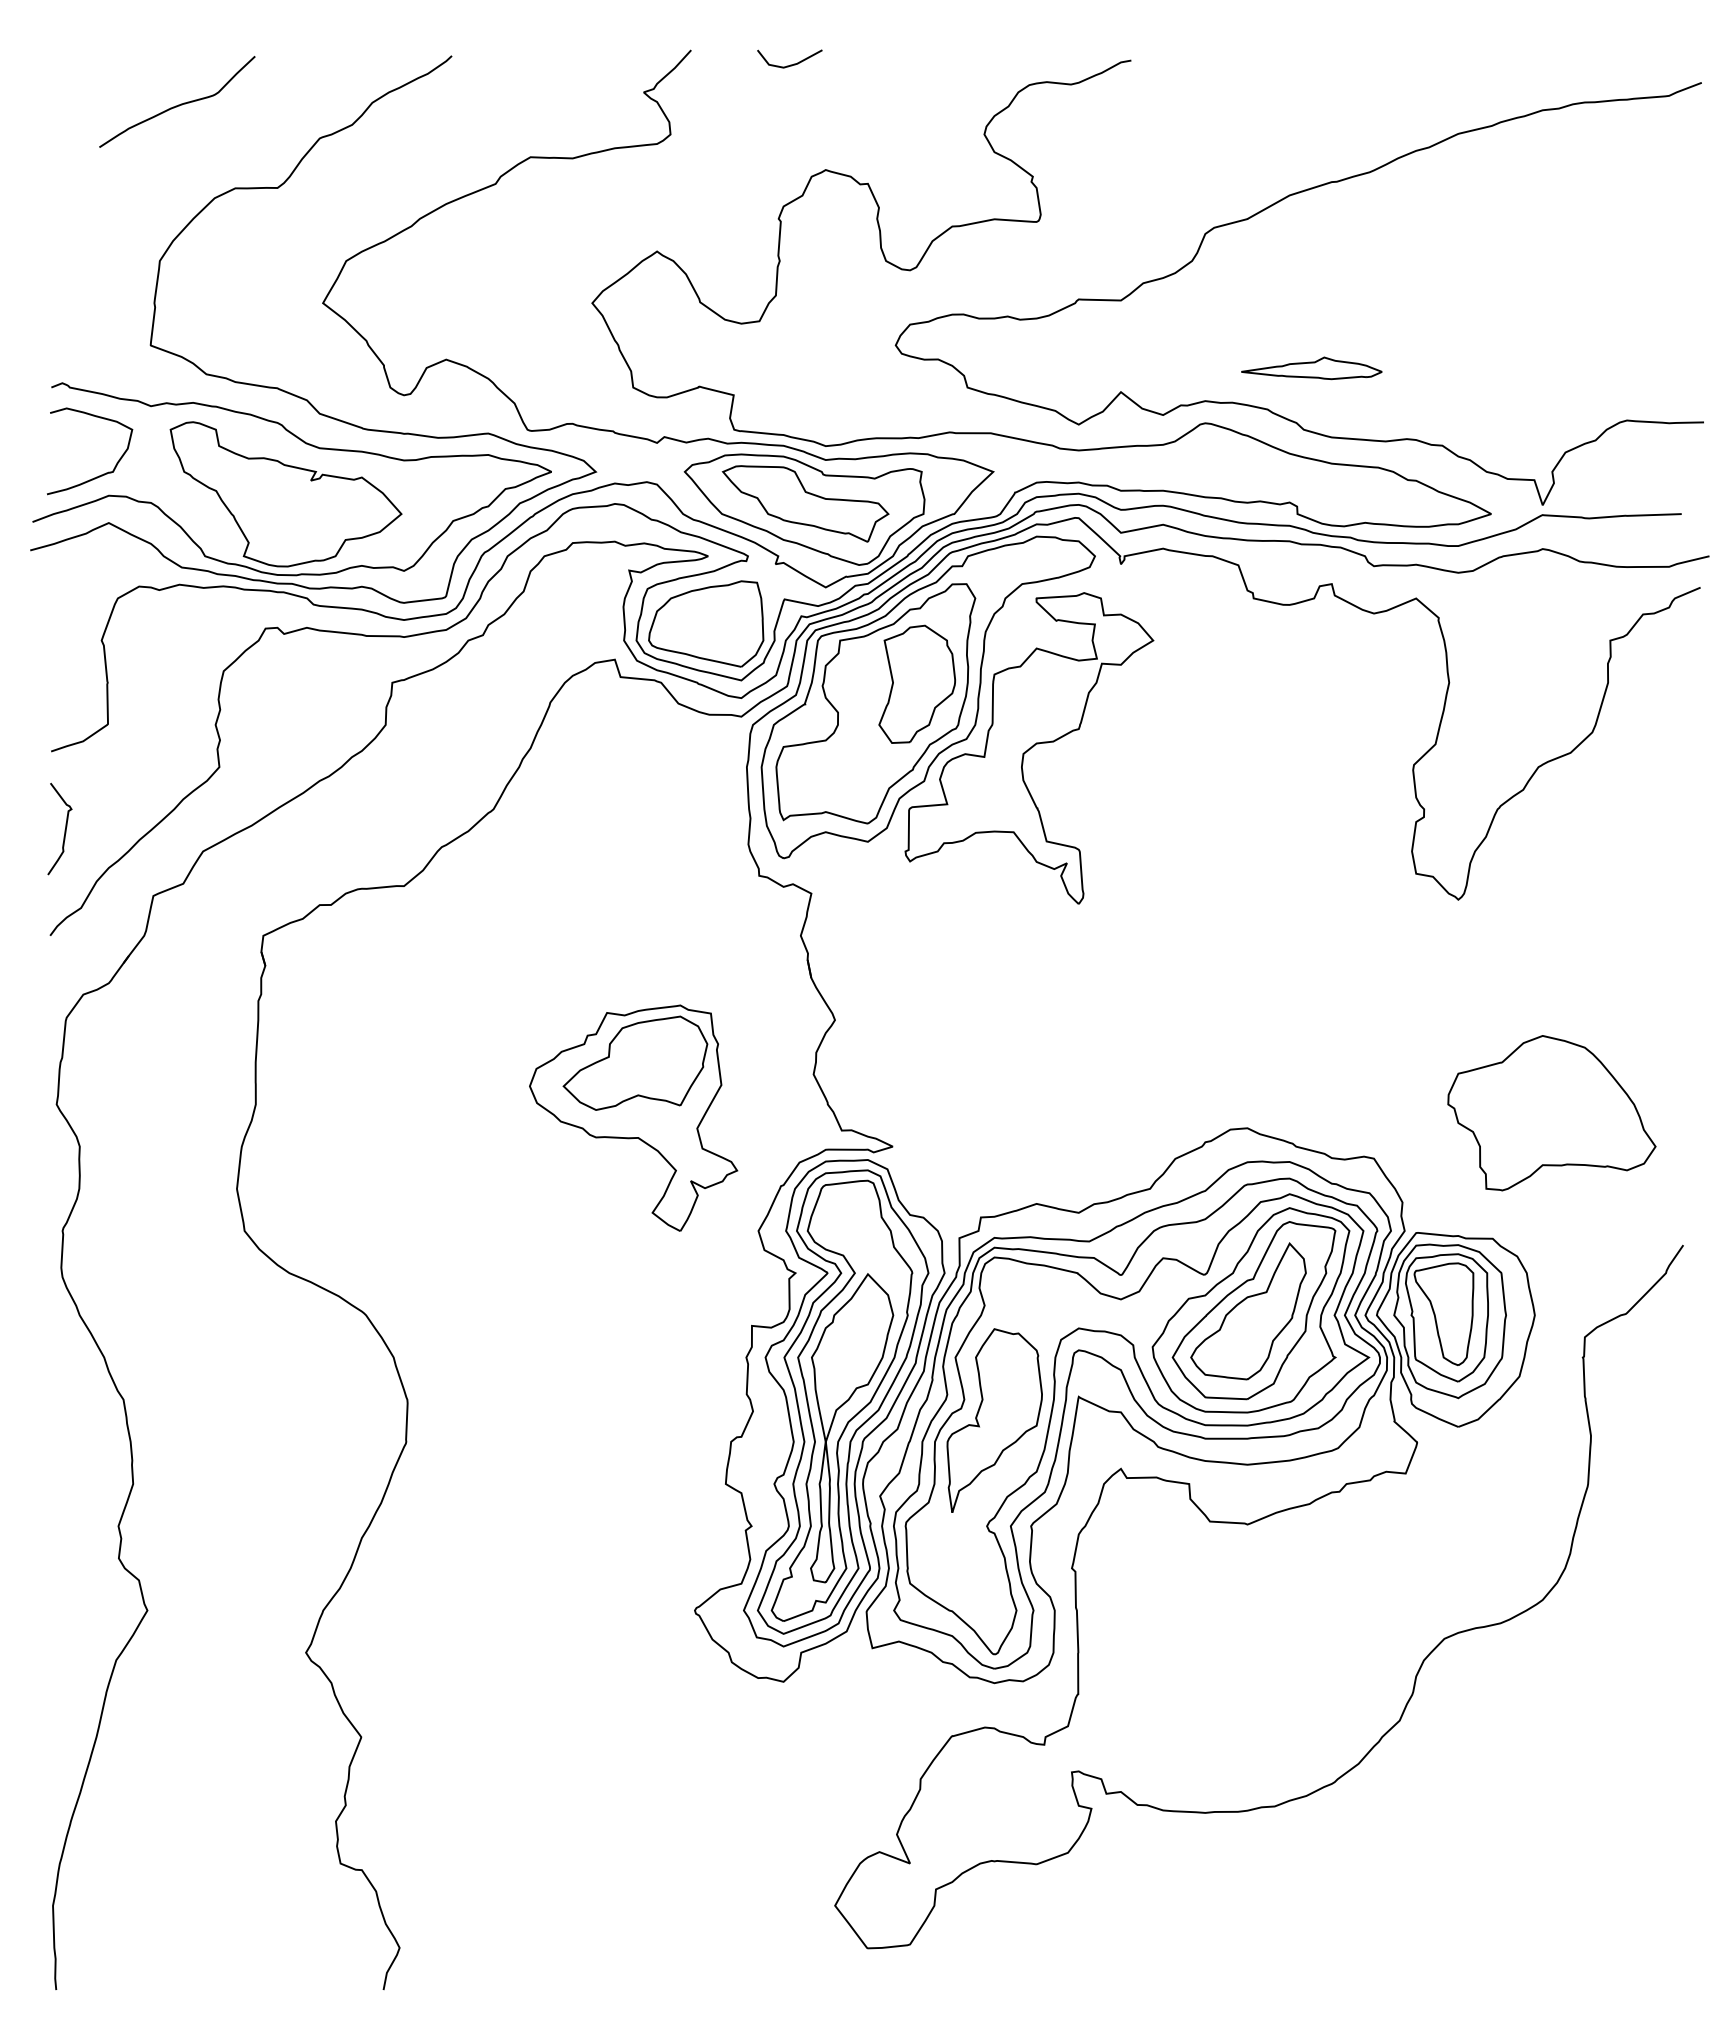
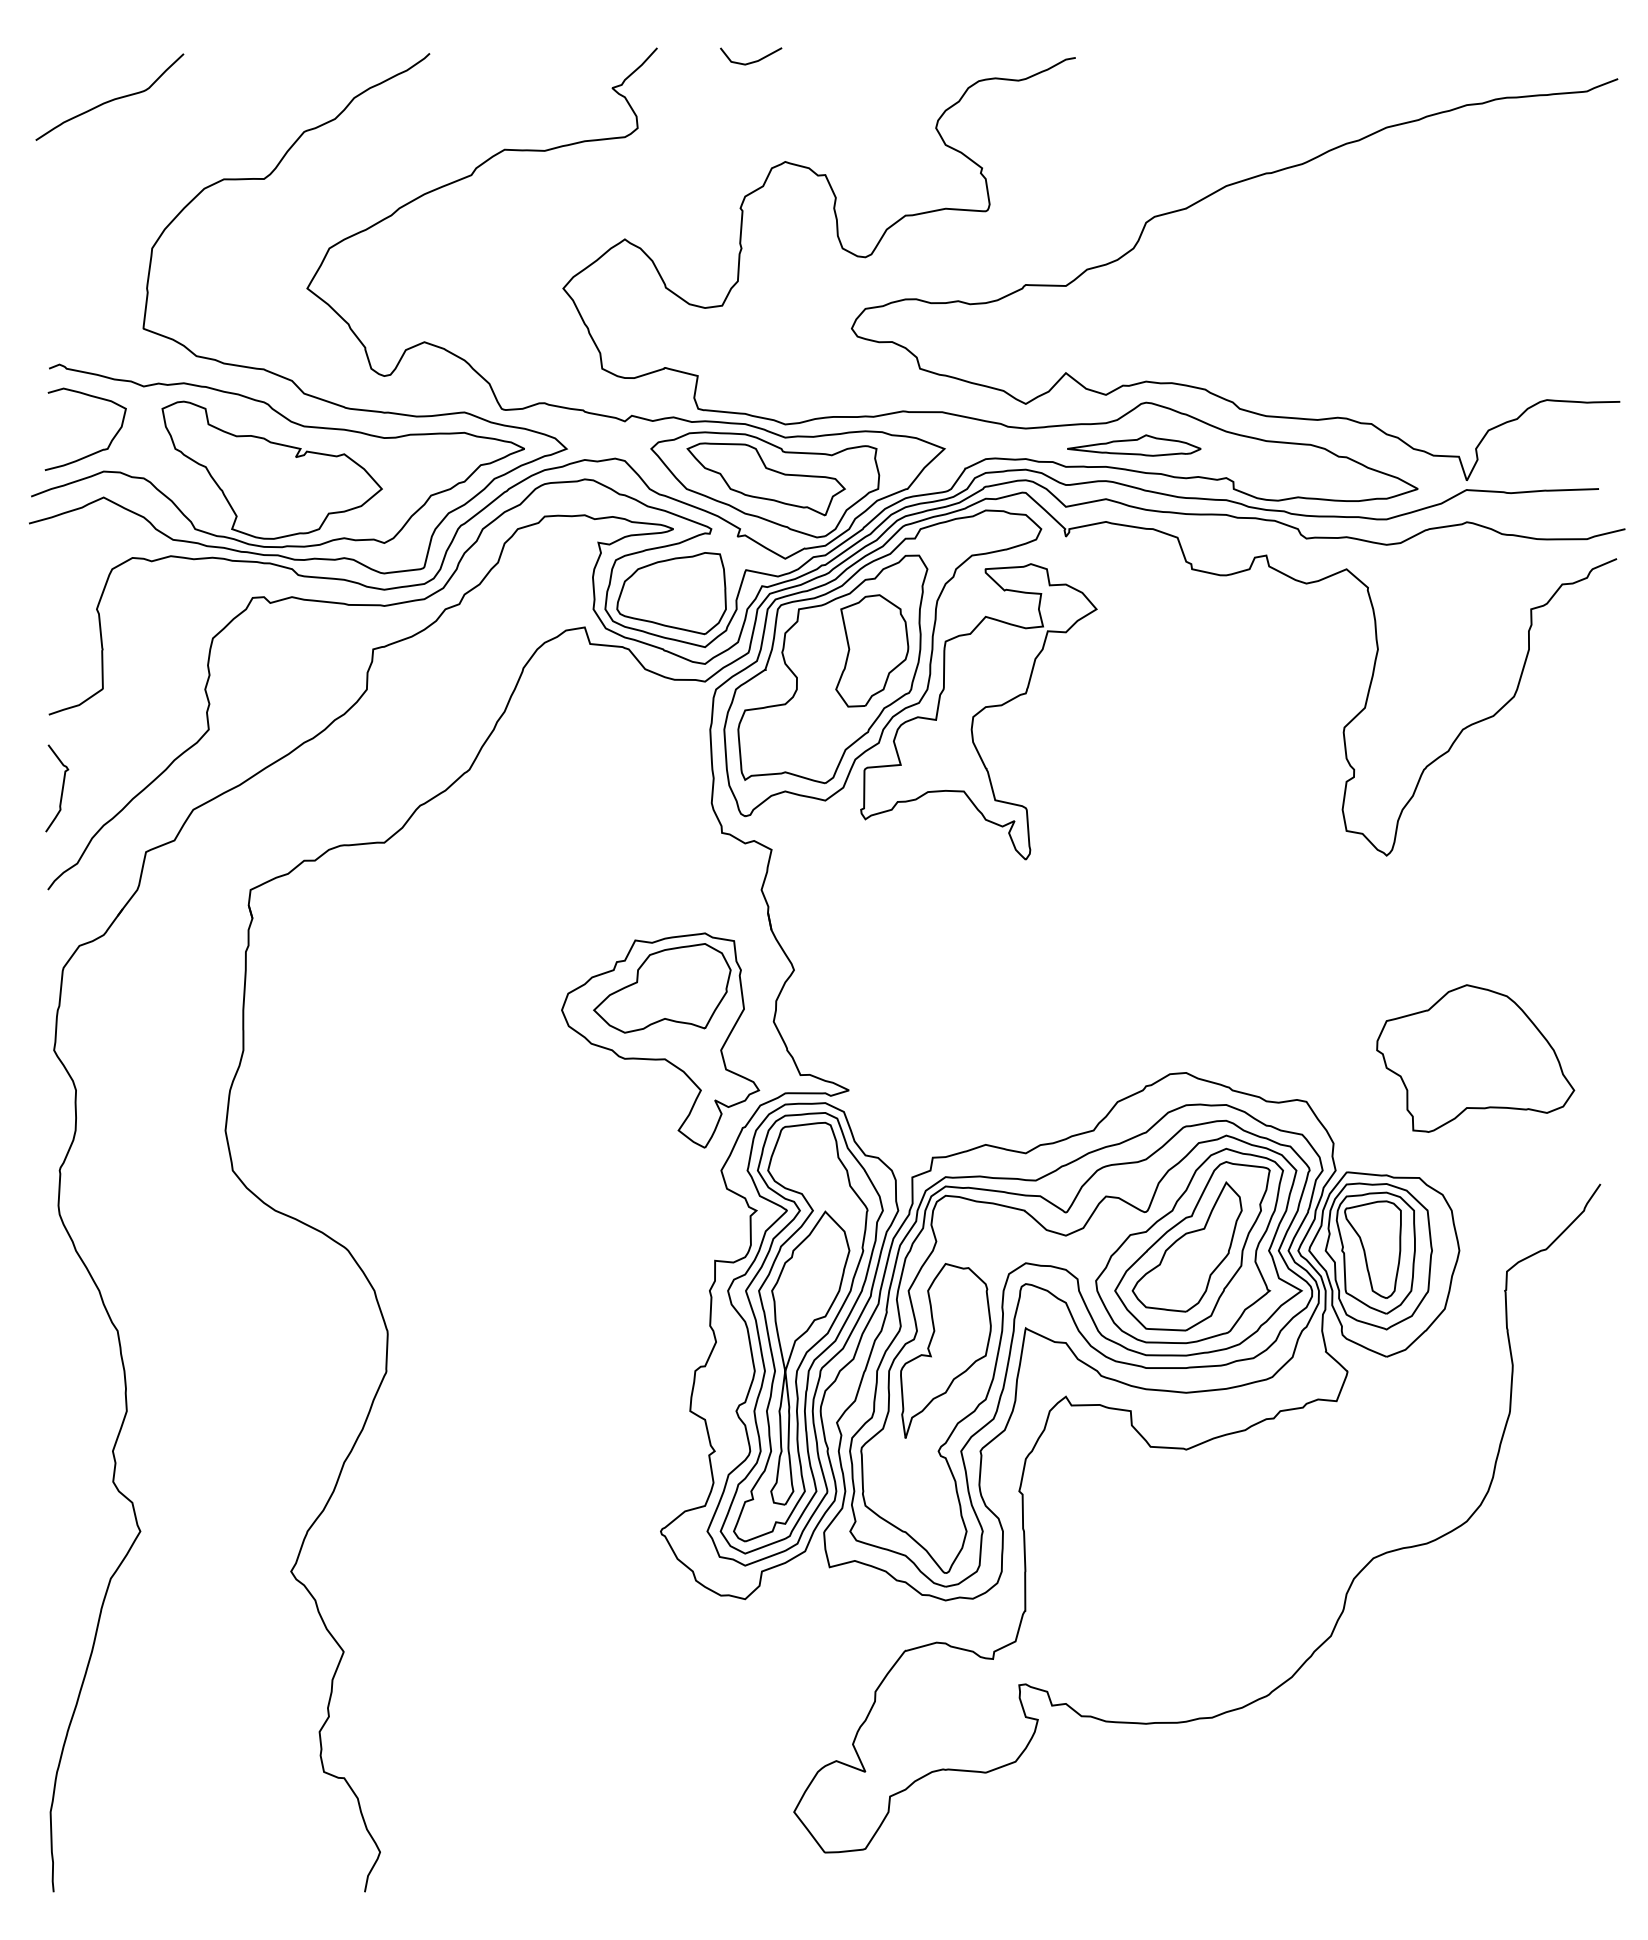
curve: (178, 104) -> (110, 99), moved
part: (1311, 368) -> (1133, 445), moved
part: (633, 1117) -> (660, 1039), moved

